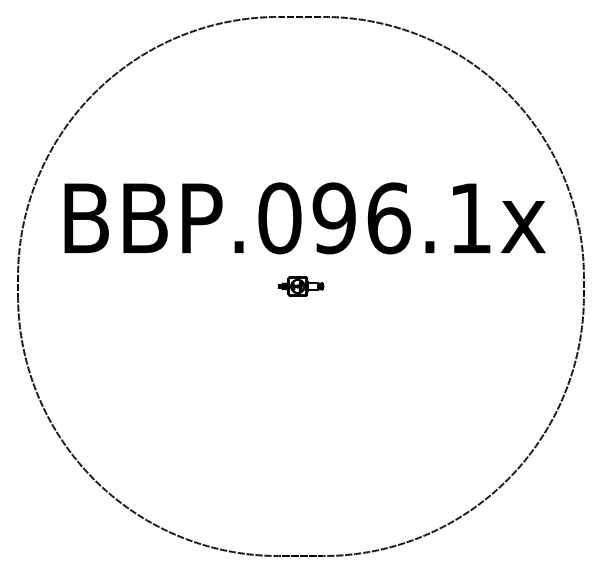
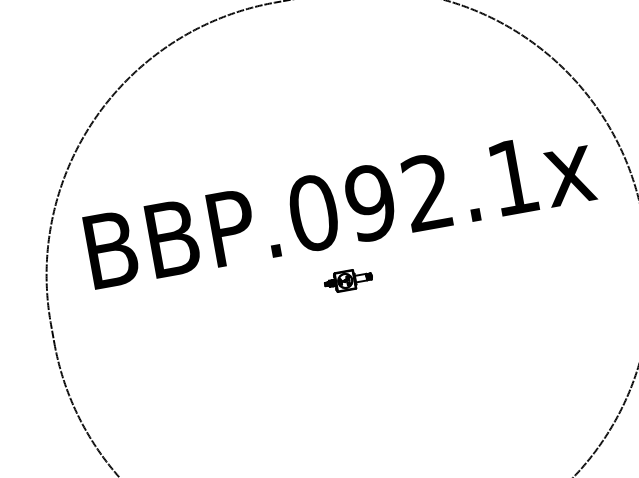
text: (388, 218) -> (427, 192), BBP.096.1x -> BBP.092.1x

